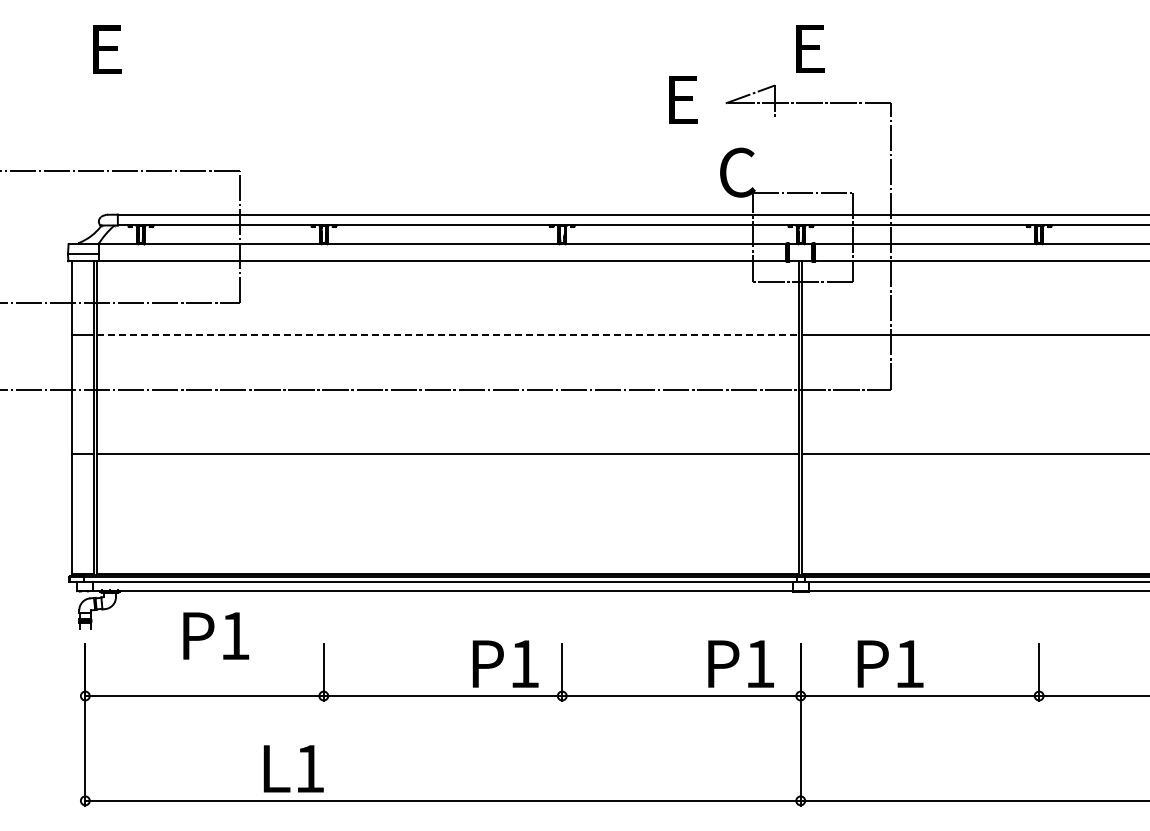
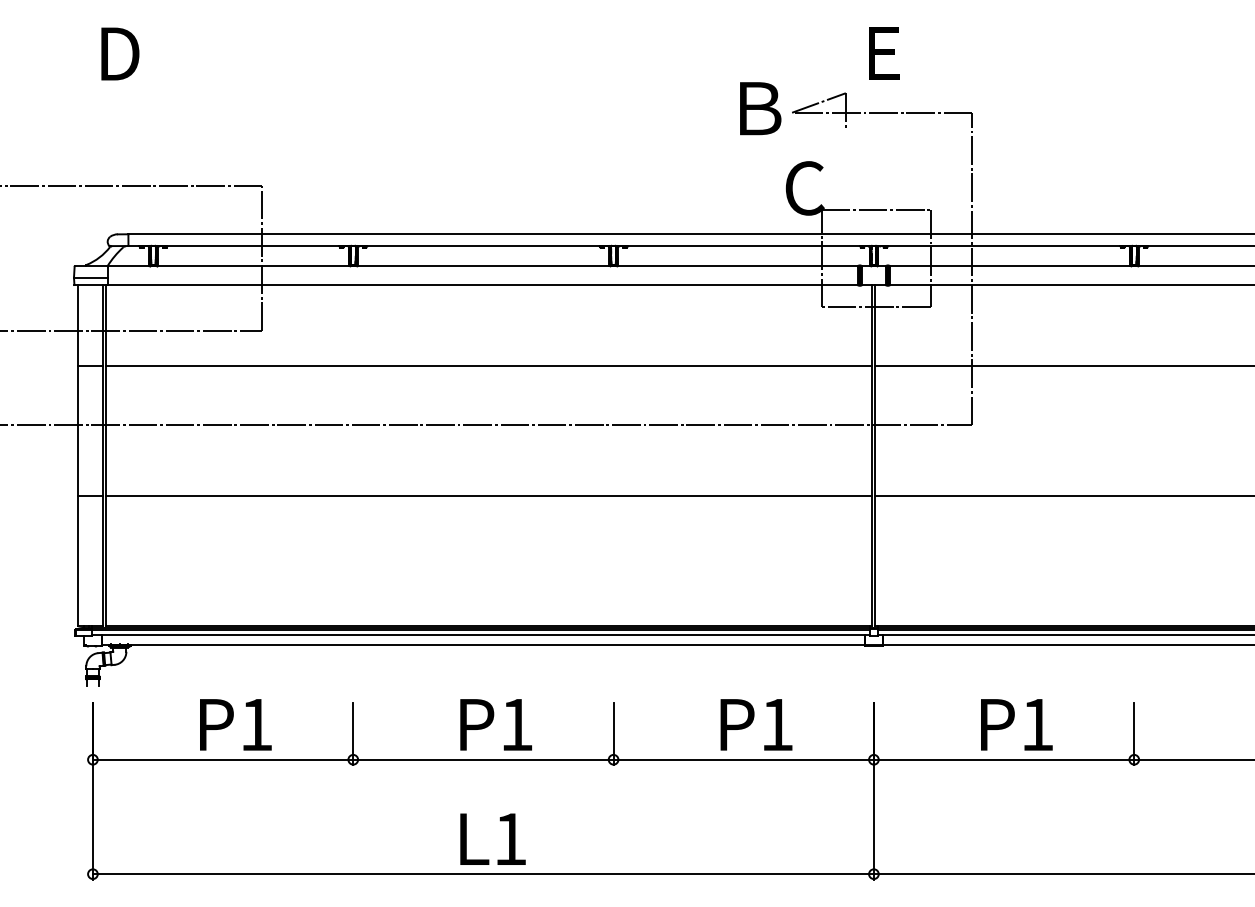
text: (110, 49) -> (120, 53), E -> D
text: (692, 99) -> (755, 108), E -> Ｂ
line: (448, 335) -> (489, 366), dashed -> solid
text: (216, 635) -> (236, 724), moved
text: (505, 663) -> (495, 724), moved
text: (740, 663) -> (755, 724), moved
text: (890, 663) -> (1016, 724), moved
text: (293, 768) -> (492, 838), moved

